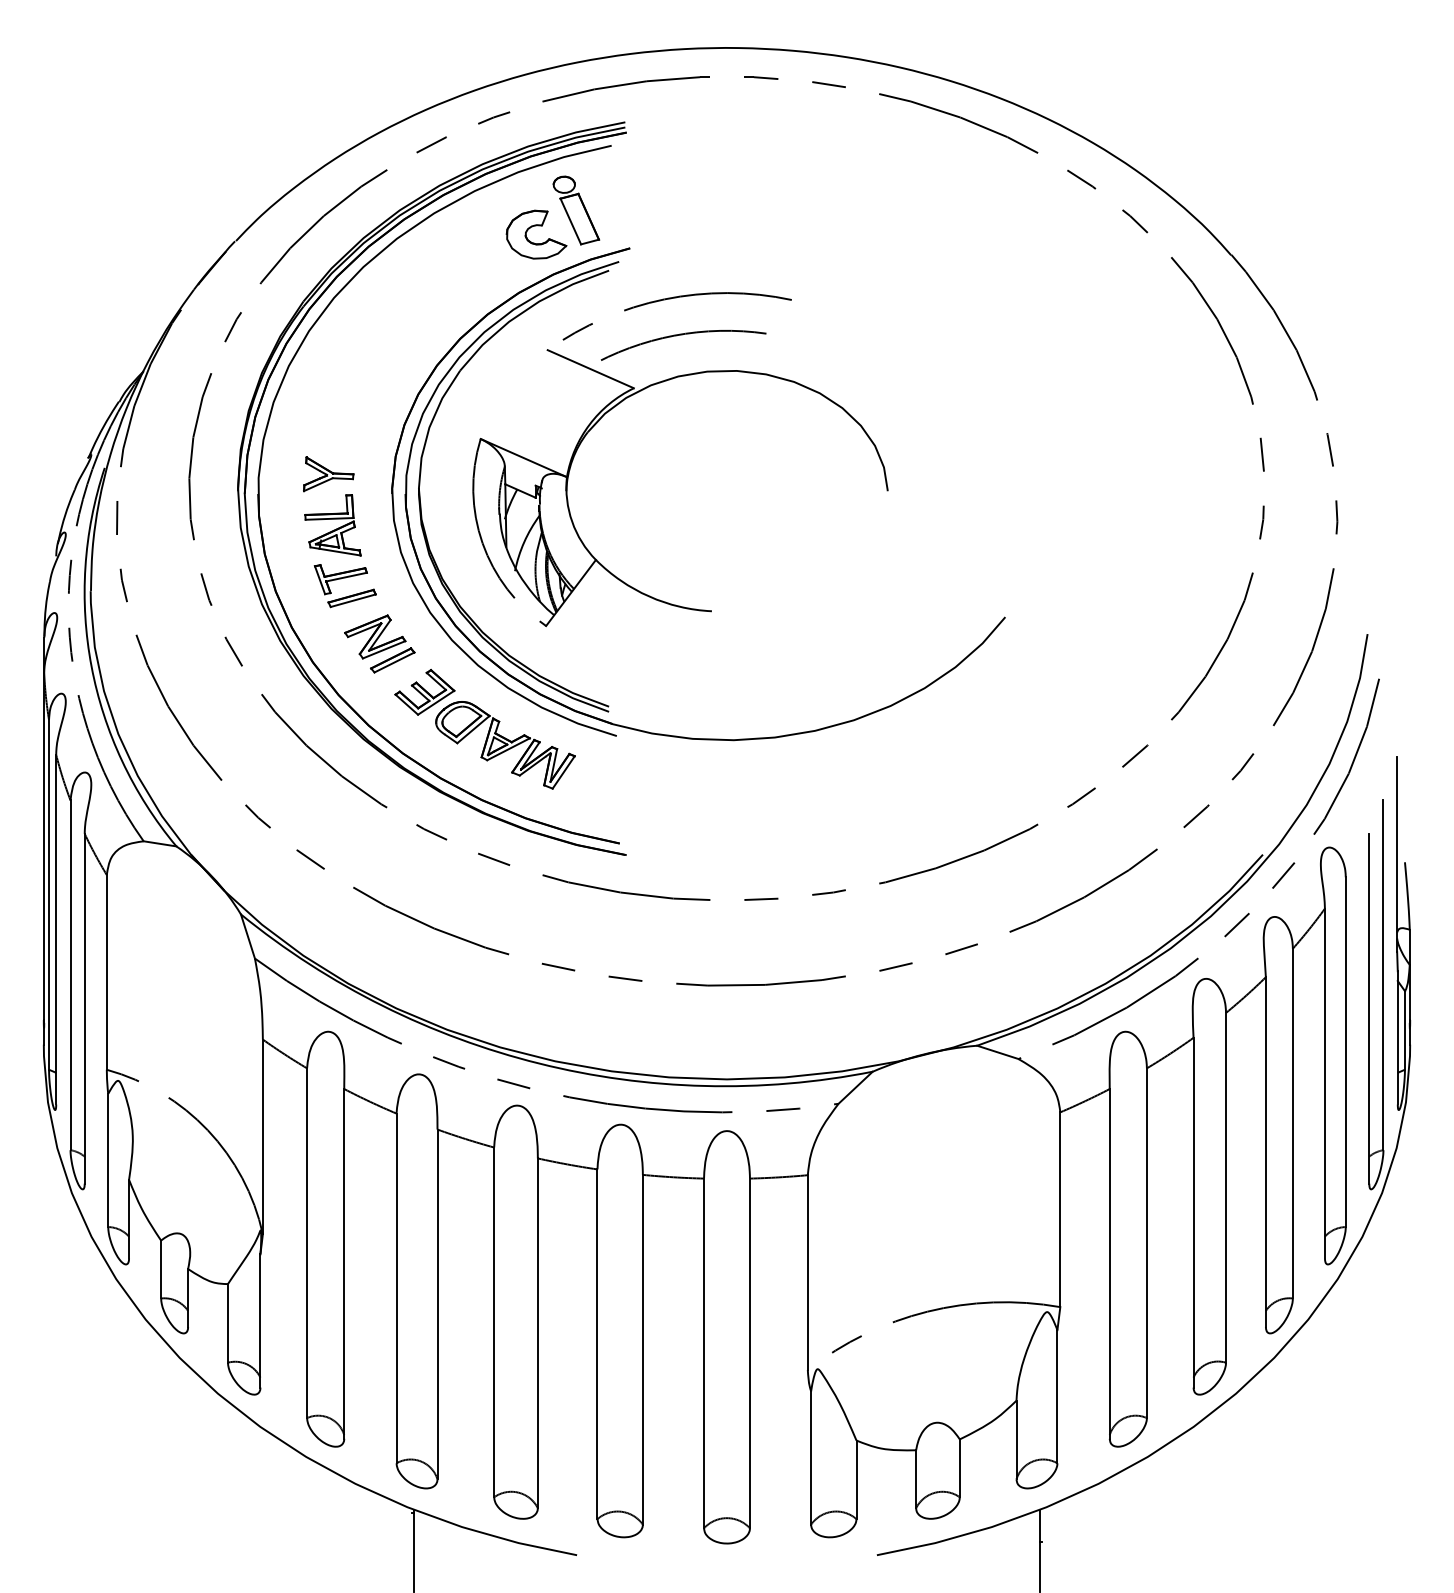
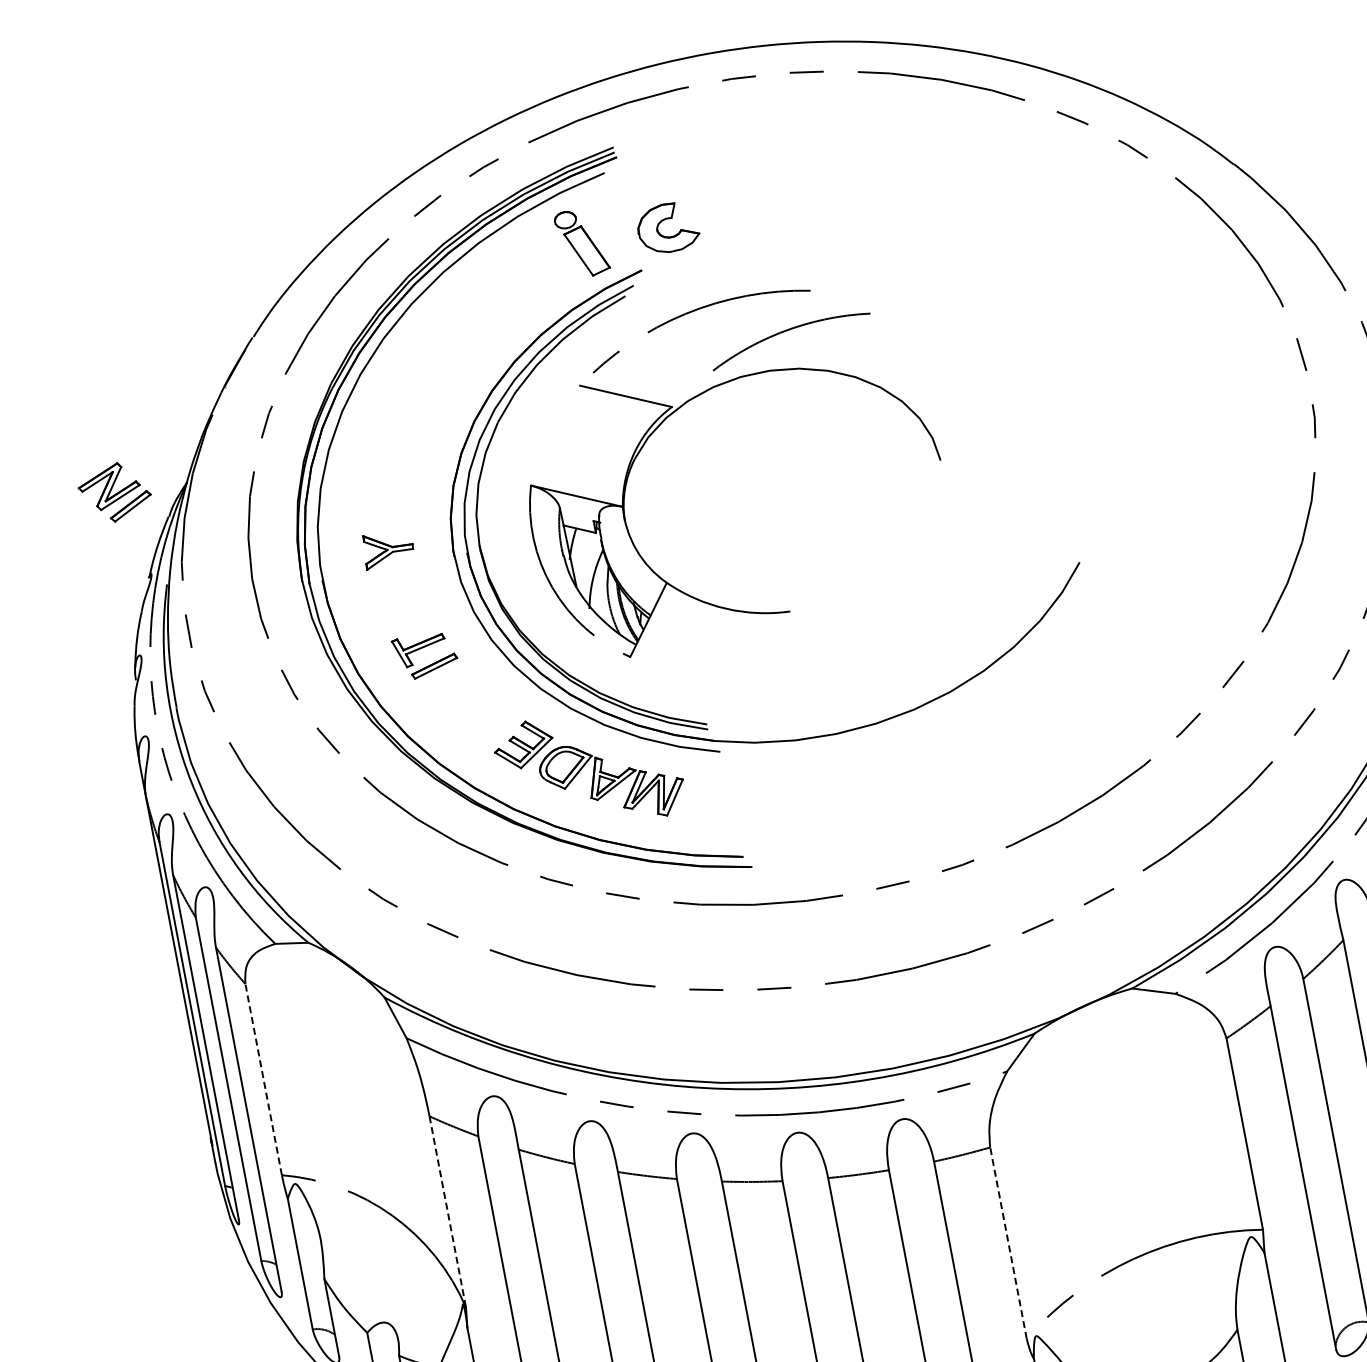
part: (536, 226) -> (666, 219), moved
arc: (682, 335) -> (788, 331), moved
part: (332, 525) -> (401, 598), removed
part: (379, 643) -> (114, 492), moved
line: (106, 971) -> (263, 1078), solid -> dashed
line: (262, 1137) -> (447, 1212), solid -> dashed
line: (807, 1272) -> (1008, 1243), solid -> dashed

